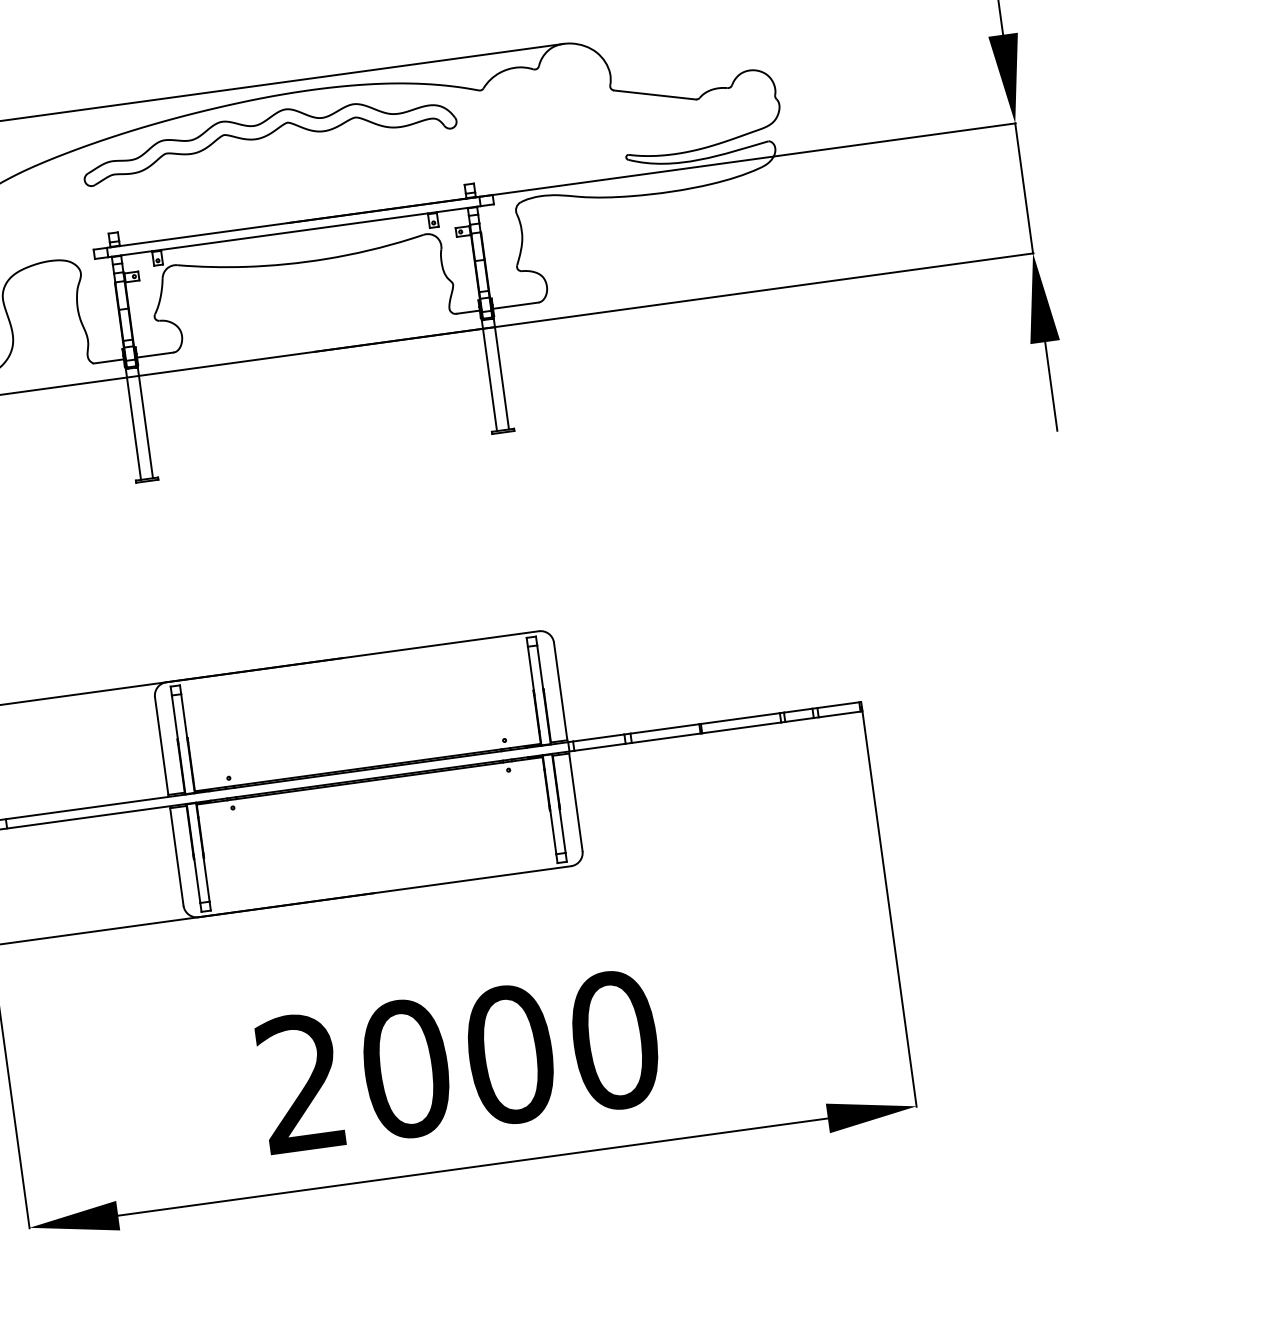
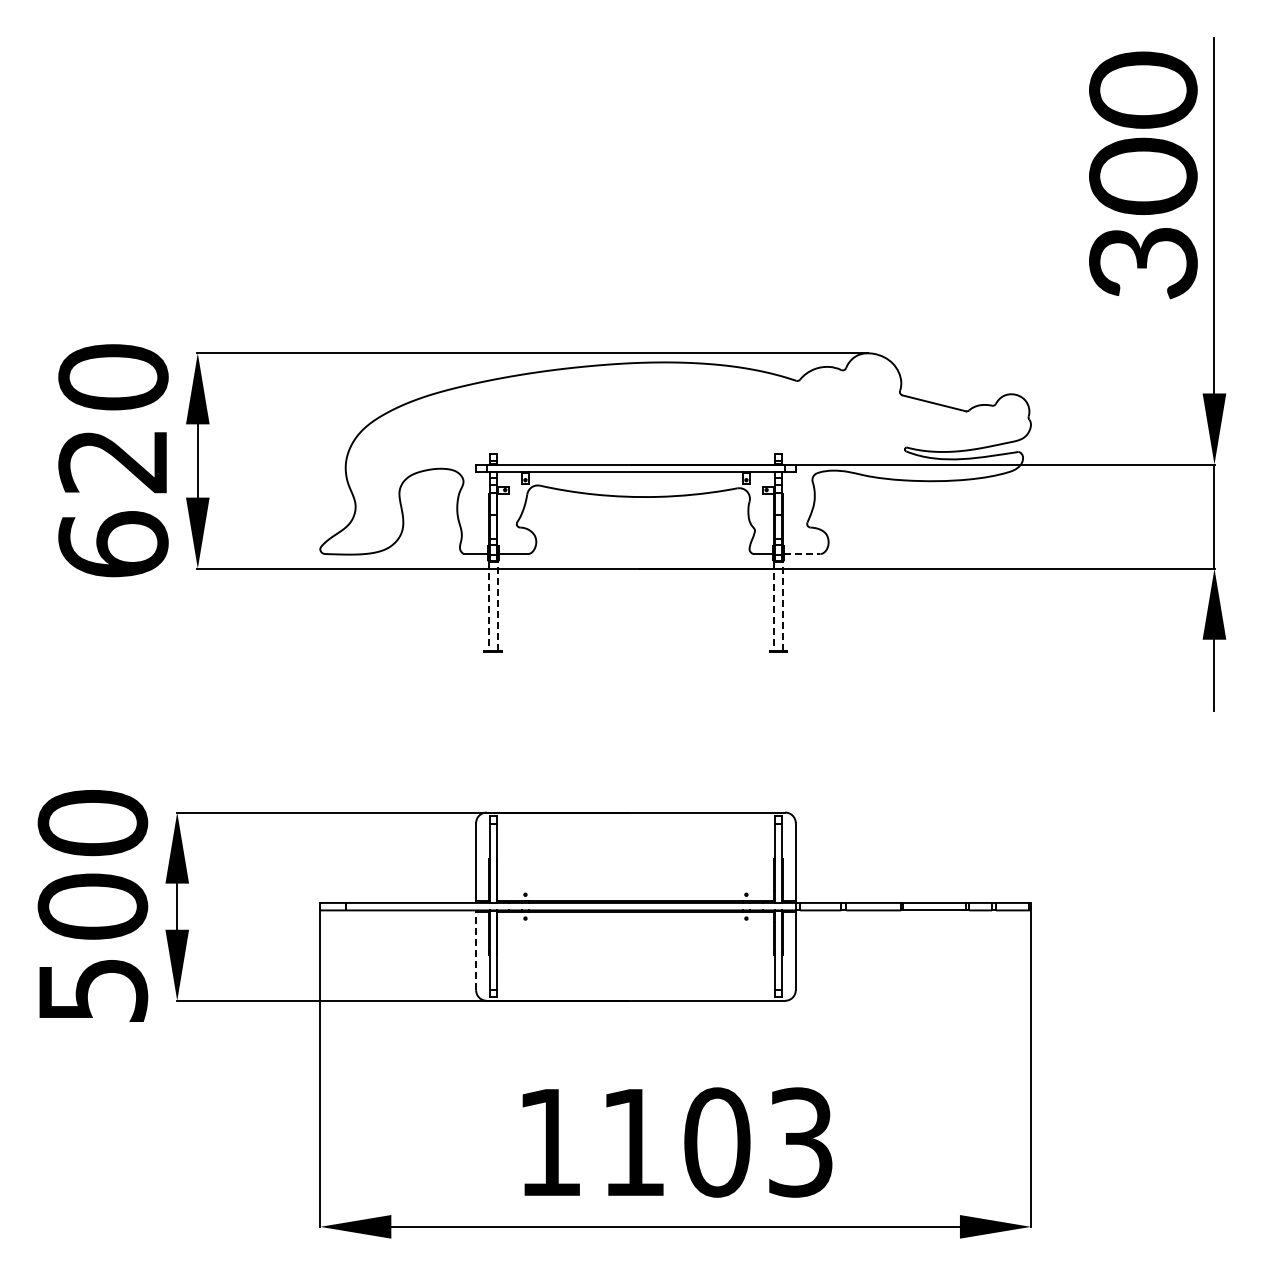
part: (268, 136) -> (625, 394), removed
line: (516, 306) -> (802, 554), solid -> dashed
line: (501, 373) -> (783, 605), solid -> dashed
line: (489, 376) -> (773, 606), solid -> dashed
line: (145, 421) -> (498, 605), solid -> dashed
line: (133, 424) -> (488, 606), solid -> dashed
line: (177, 856) -> (476, 950), solid -> dashed
text: (459, 1061) -> (676, 1142), 2000 -> 1103

